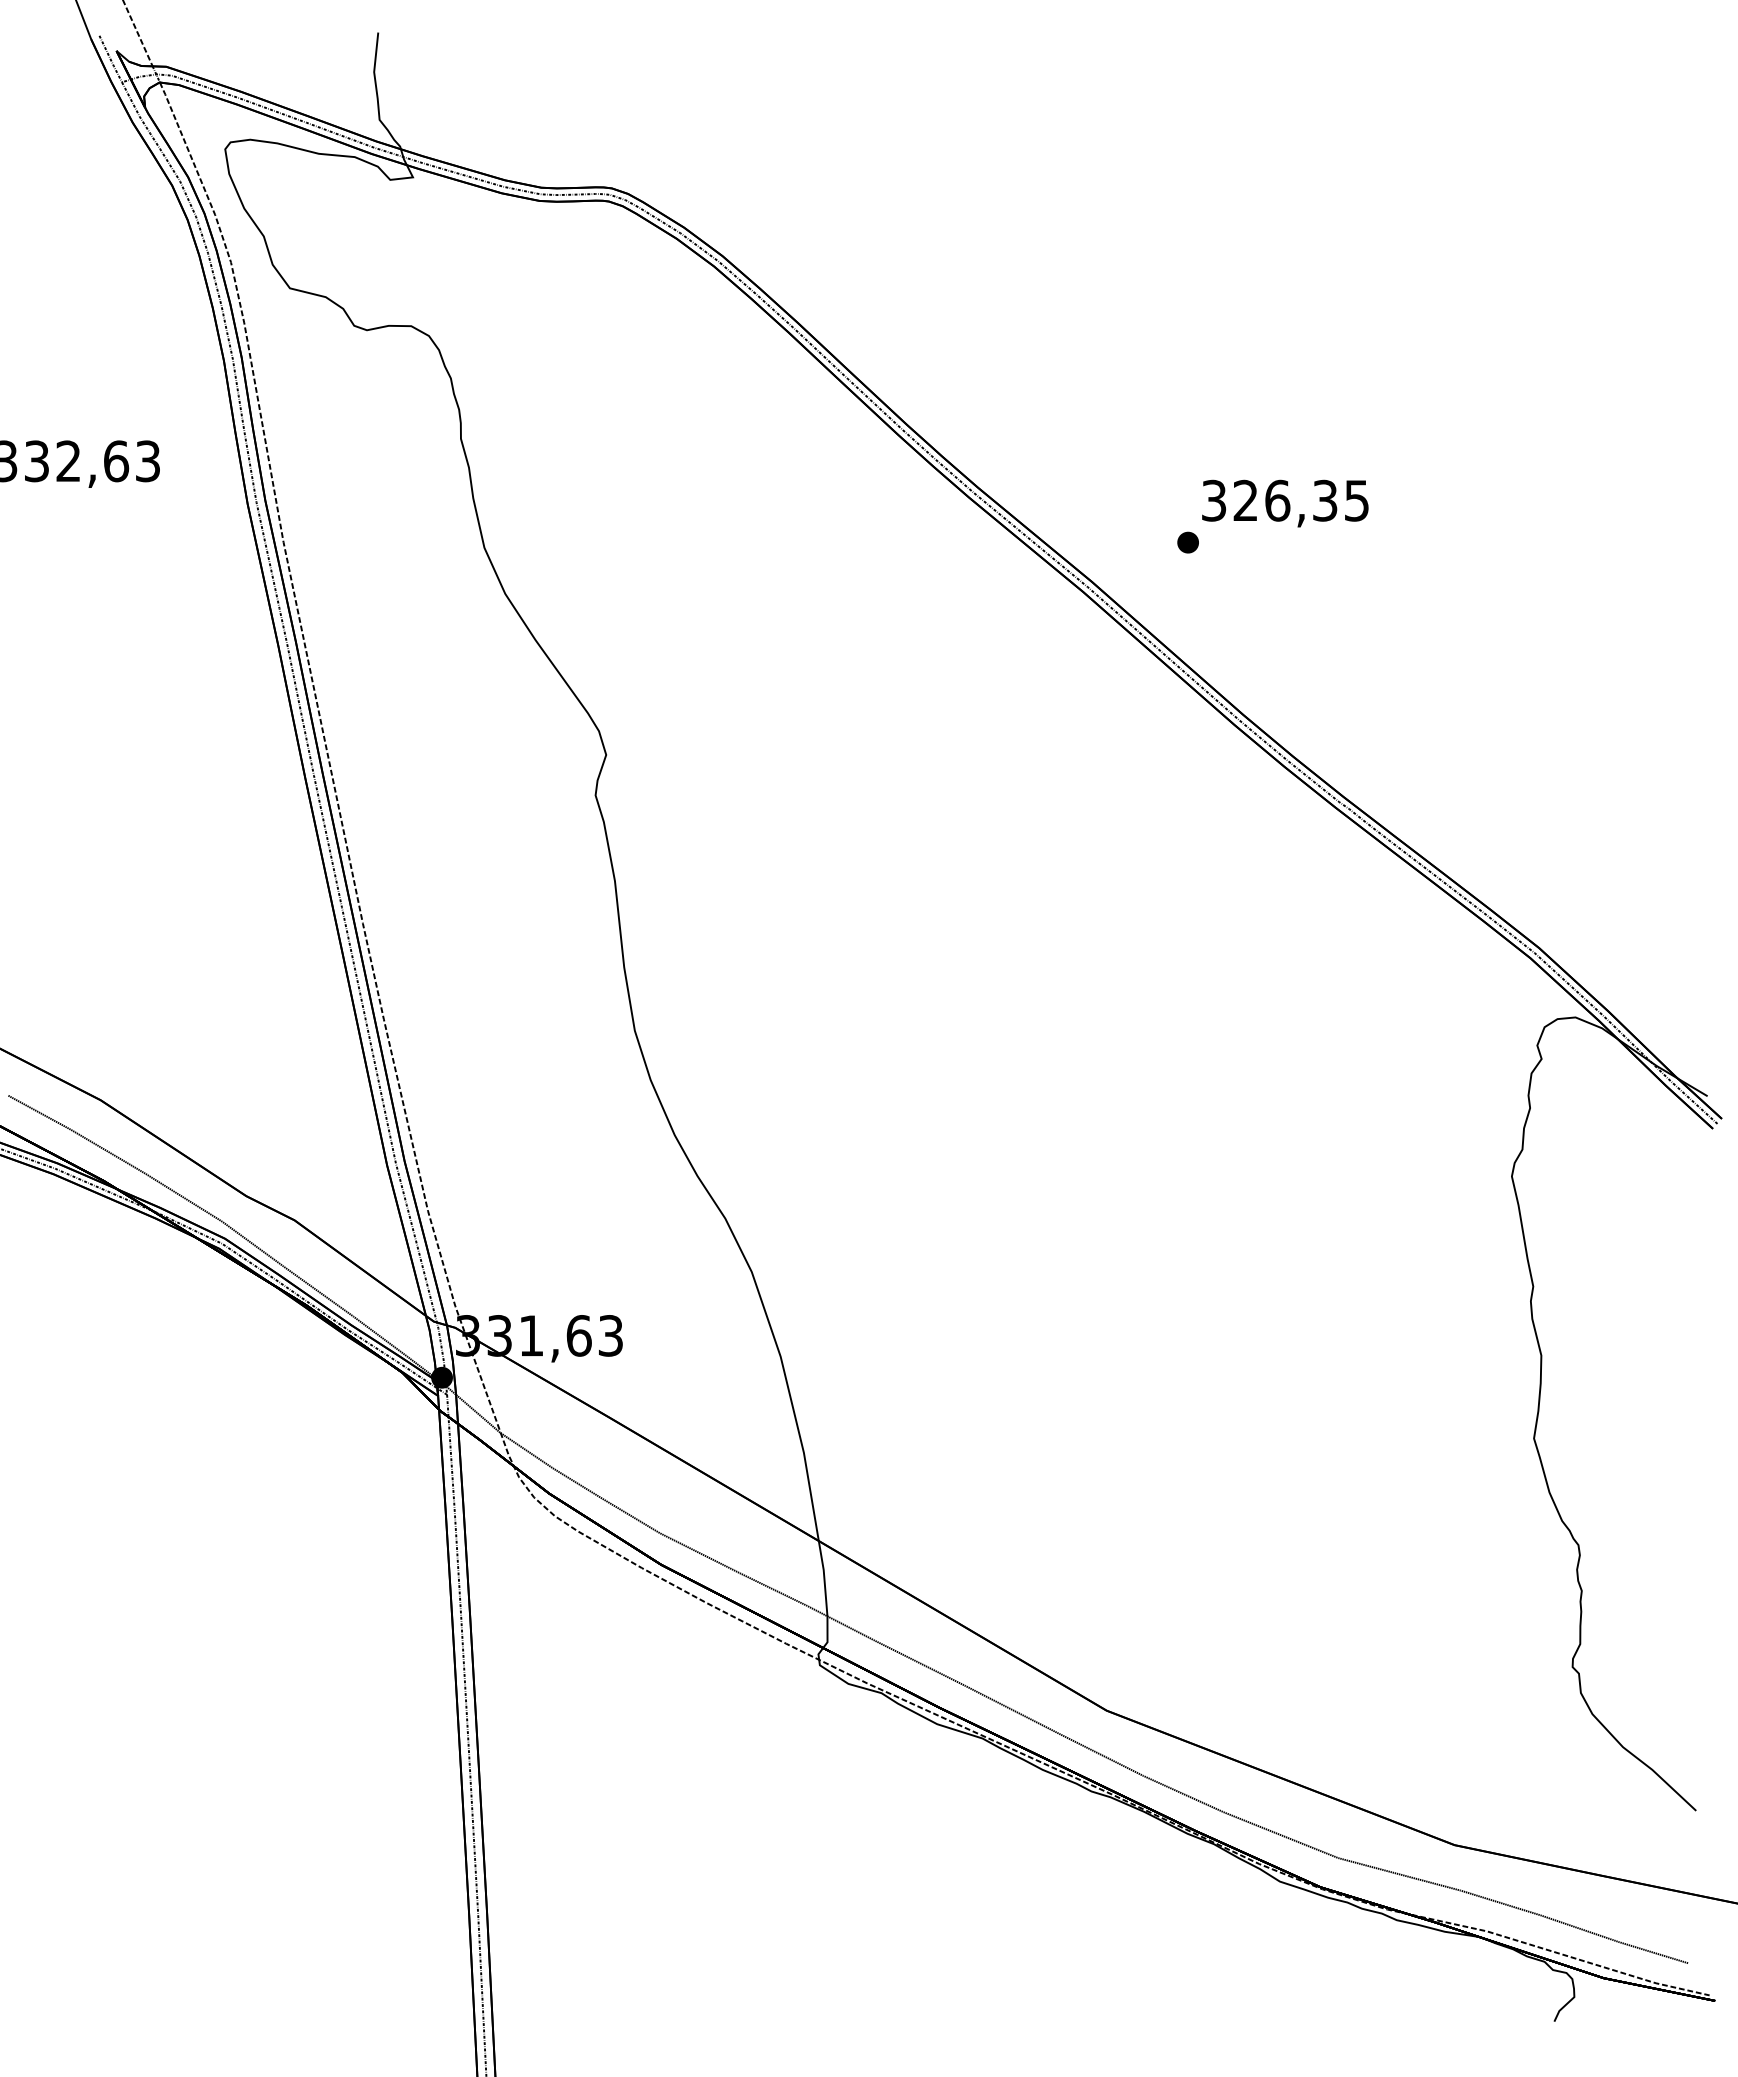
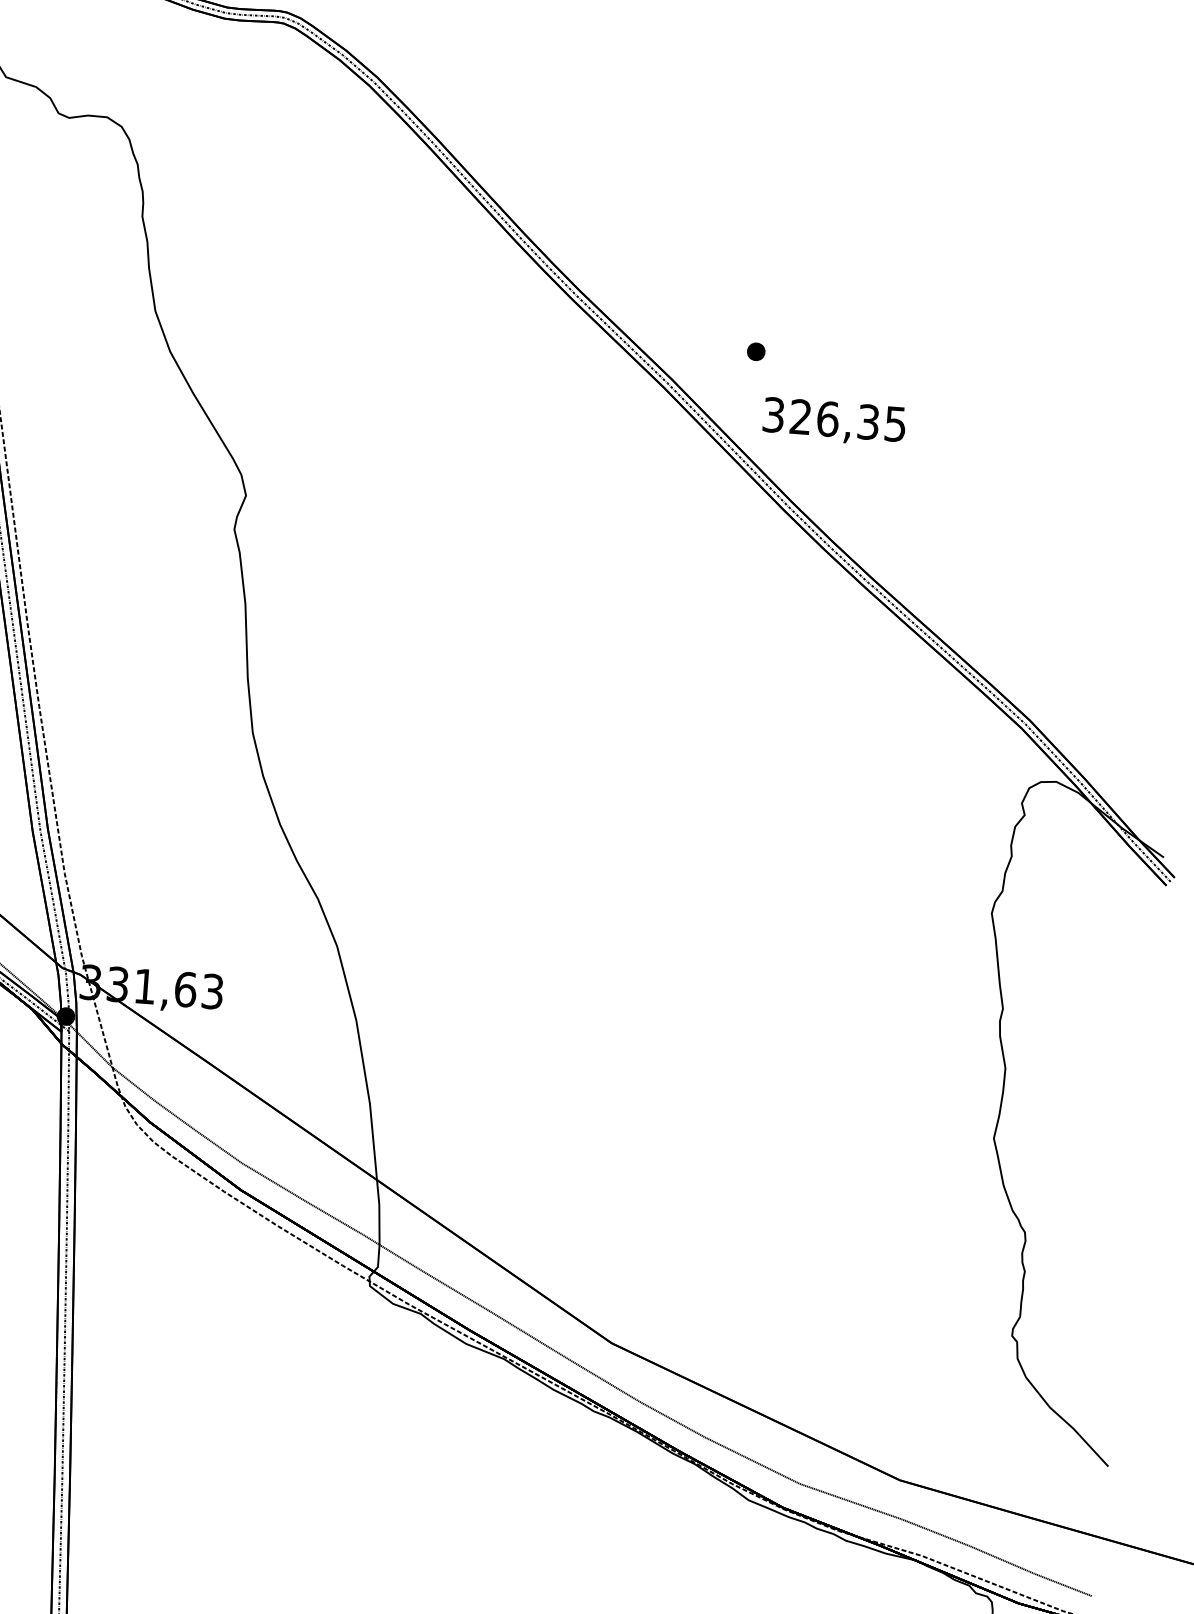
text: (1285, 503) -> (834, 421), moved

